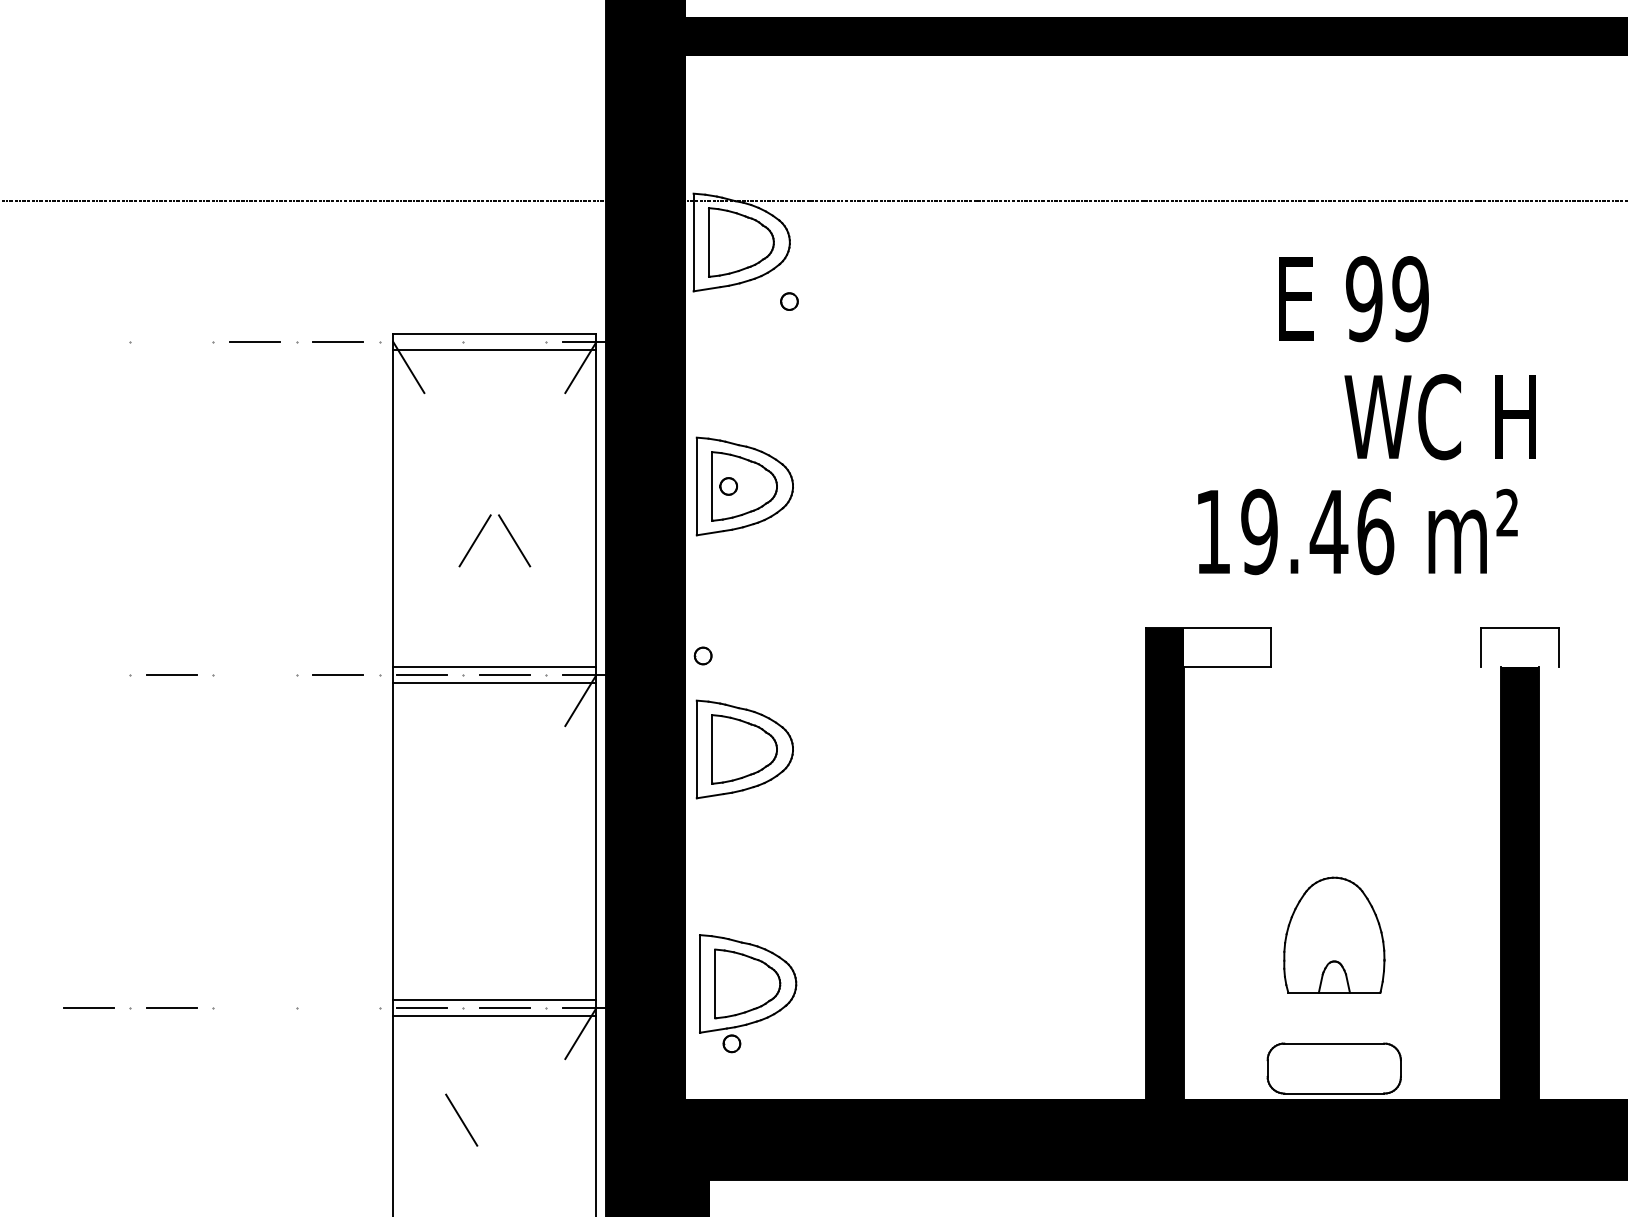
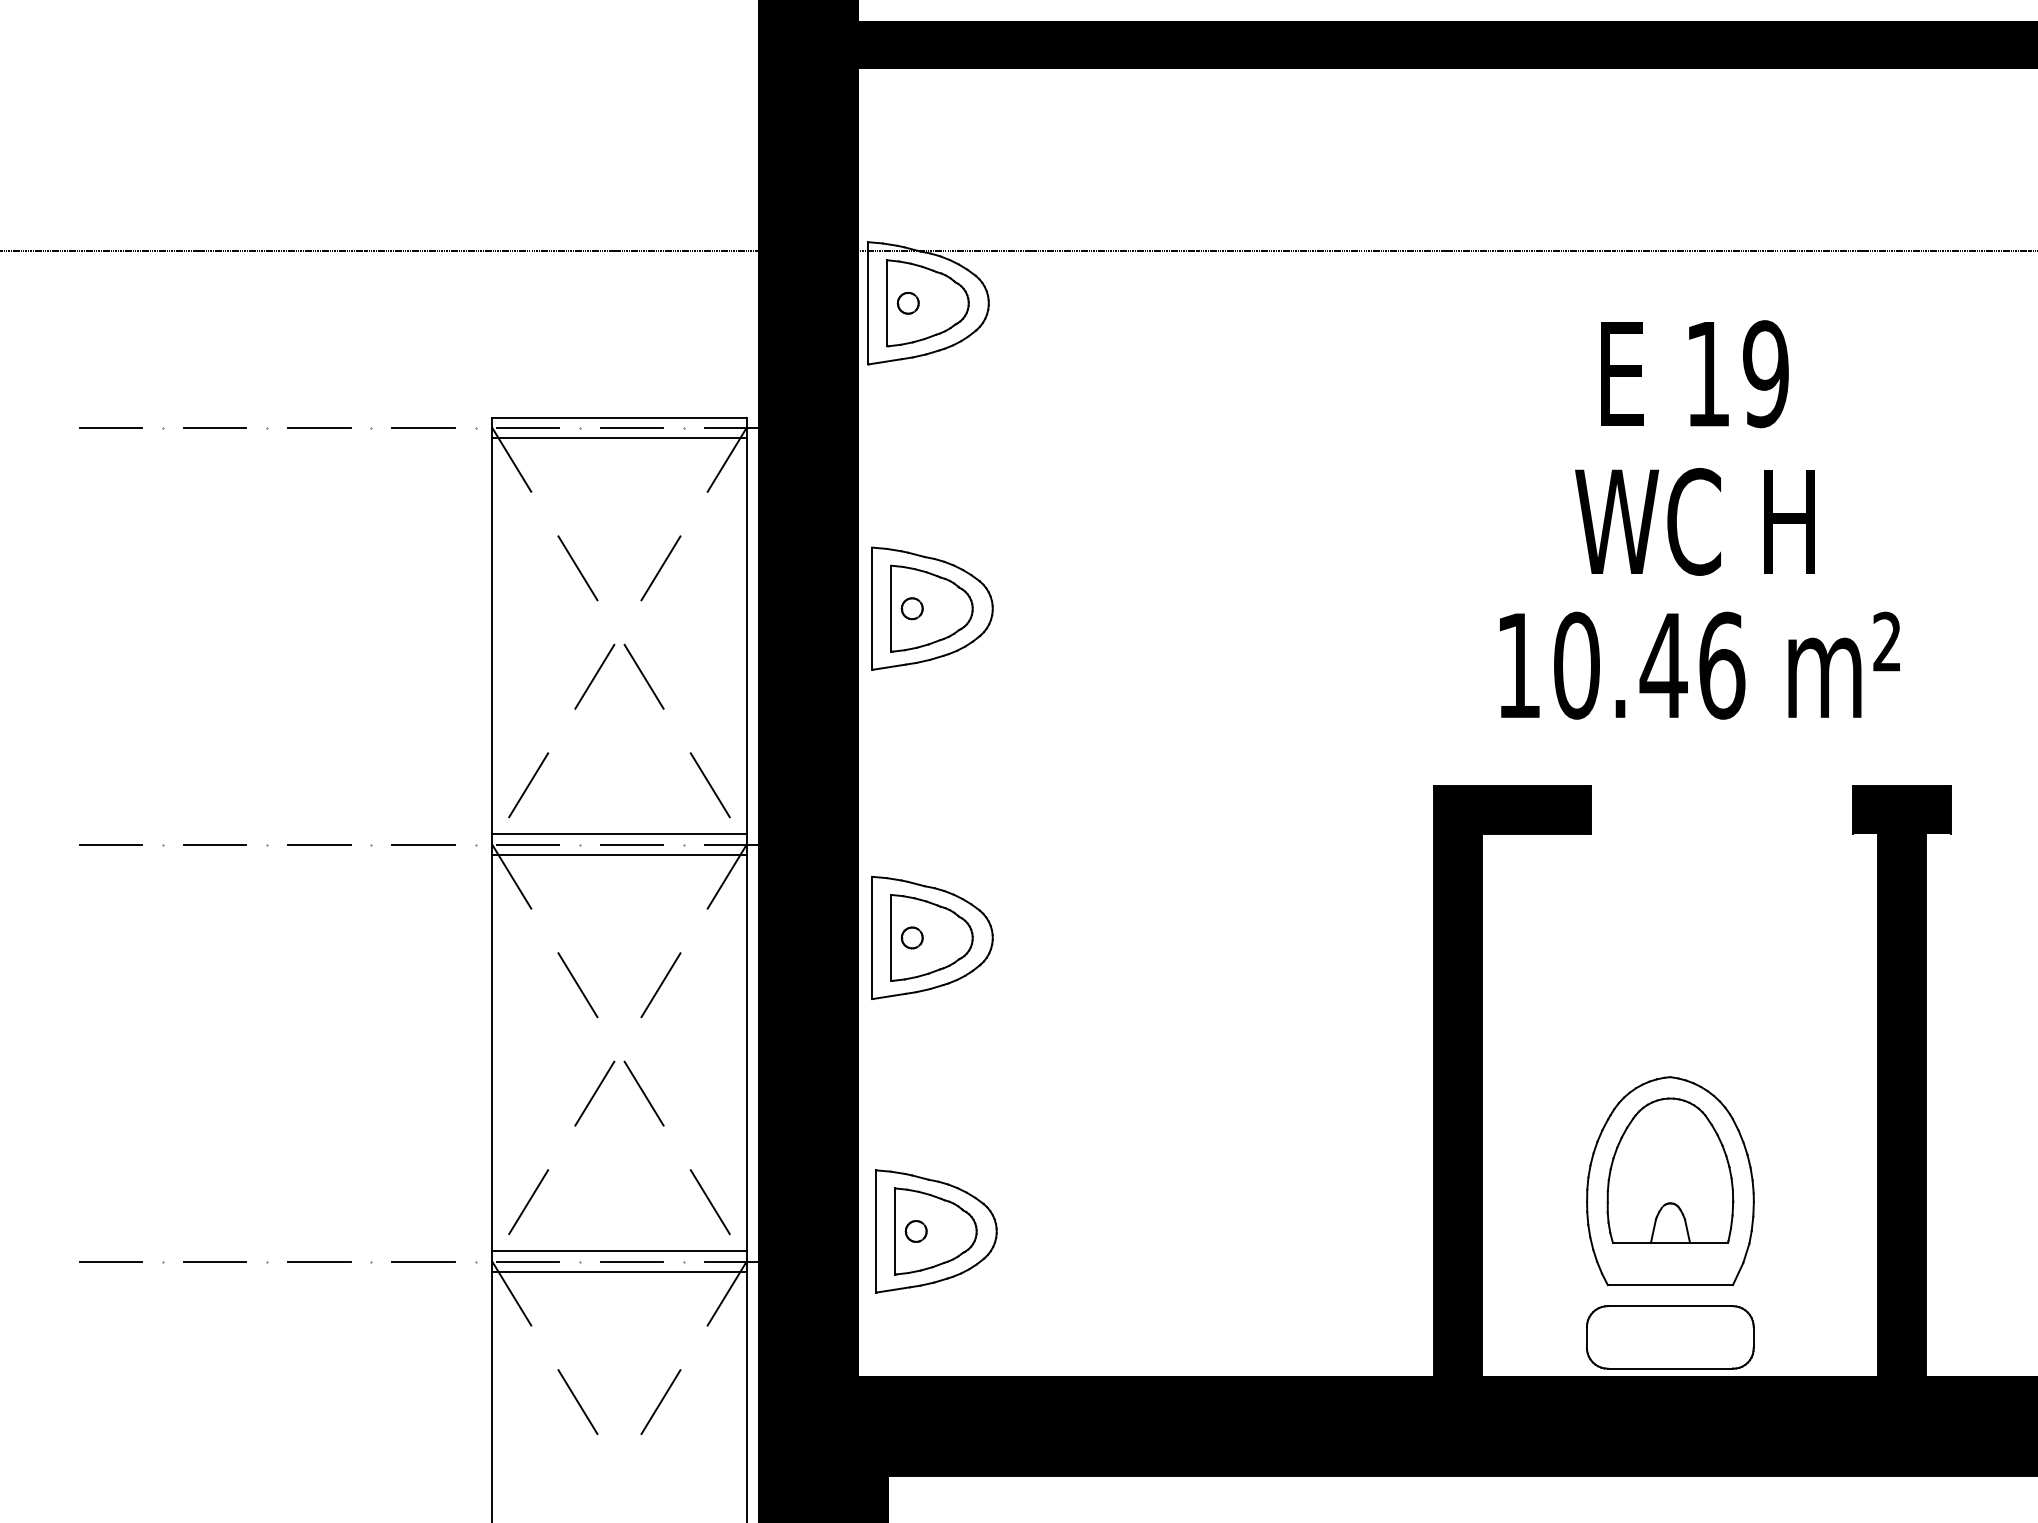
text: (1363, 299) -> (1707, 374), 99 -> 19
part: (788, 301) -> (907, 303), moved
line: (88, 341) -> (110, 427), added
line: (171, 341) -> (214, 427), added
line: (421, 341) -> (527, 427), added
line: (504, 341) -> (631, 427), added
text: (1439, 416) -> (1694, 521), moved
line: (461, 454) -> (577, 568), added
line: (527, 454) -> (660, 568), added
text: (1259, 531) -> (1576, 665), 19.46 -> 10.46
line: (422, 627) -> (528, 785), added
line: (566, 627) -> (709, 785), added
fill: (1227, 647) -> (1536, 810), added
fill: (1519, 647) -> (1902, 810), added
part: (702, 655) -> (911, 937), moved
line: (88, 674) -> (110, 844), added
line: (255, 674) -> (319, 844), added
line: (408, 700) -> (511, 876), added
line: (461, 787) -> (577, 985), added
line: (527, 787) -> (660, 985), added
line: (474, 873) -> (594, 1093), added
line: (514, 873) -> (643, 1093), added
part: (1334, 943) -> (1670, 1181), added
line: (422, 960) -> (528, 1202), added
line: (566, 960) -> (709, 1202), added
line: (255, 1007) -> (319, 1261), added
line: (338, 1007) -> (423, 1261), added
line: (408, 1033) -> (511, 1293), added
part: (731, 1043) -> (915, 1231), moved
line: (527, 1119) -> (660, 1401), added

